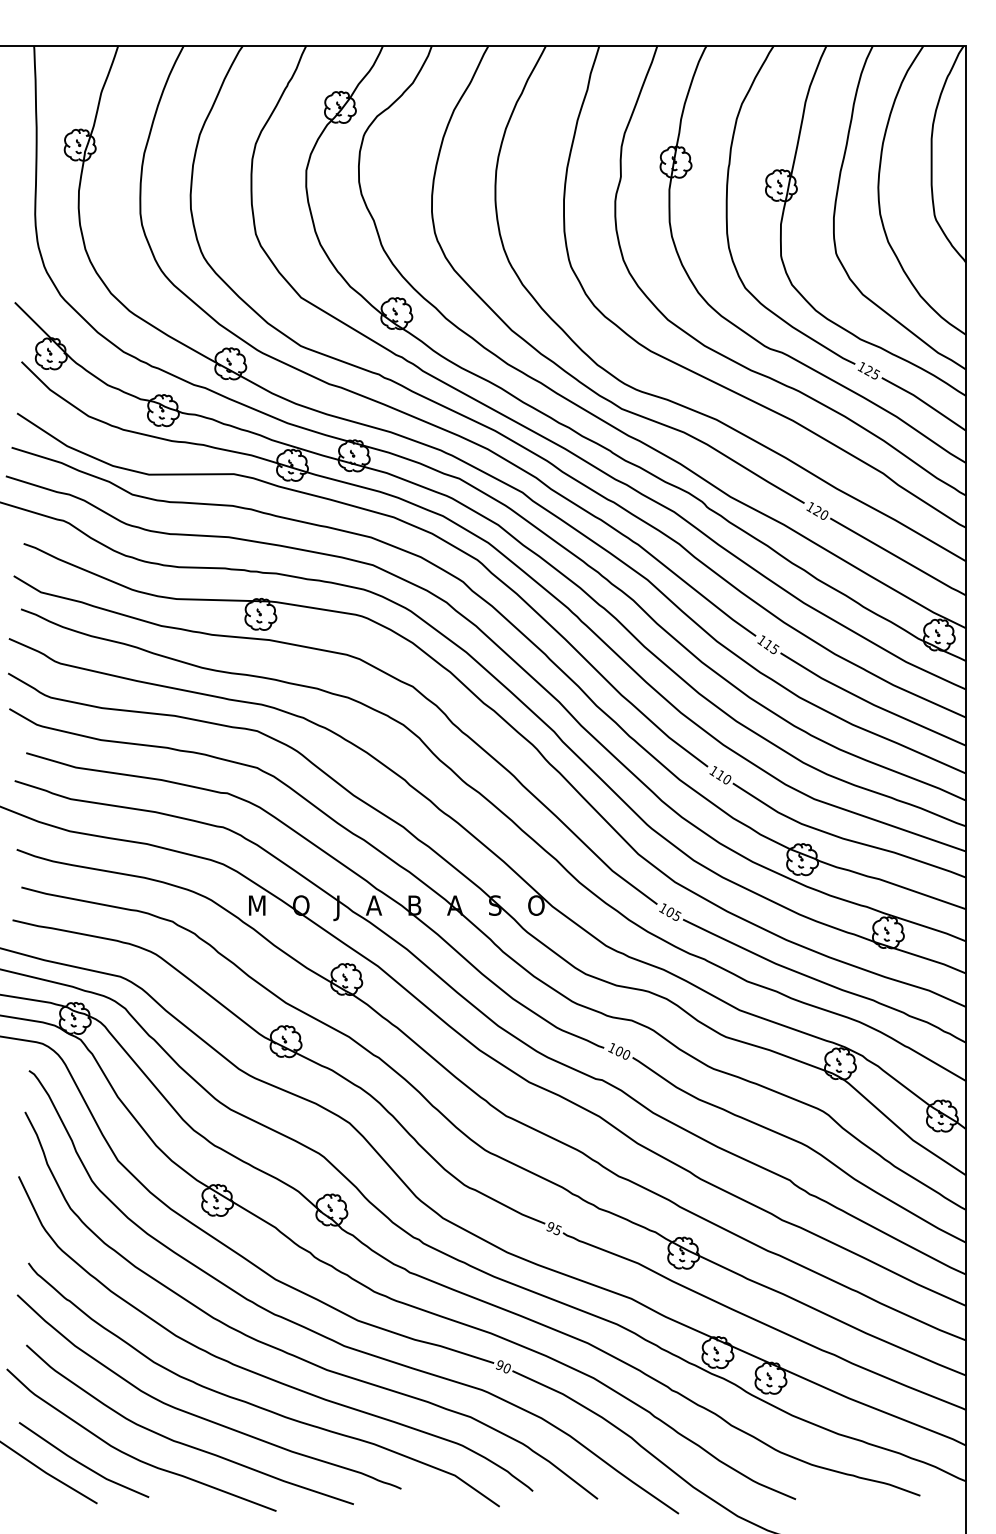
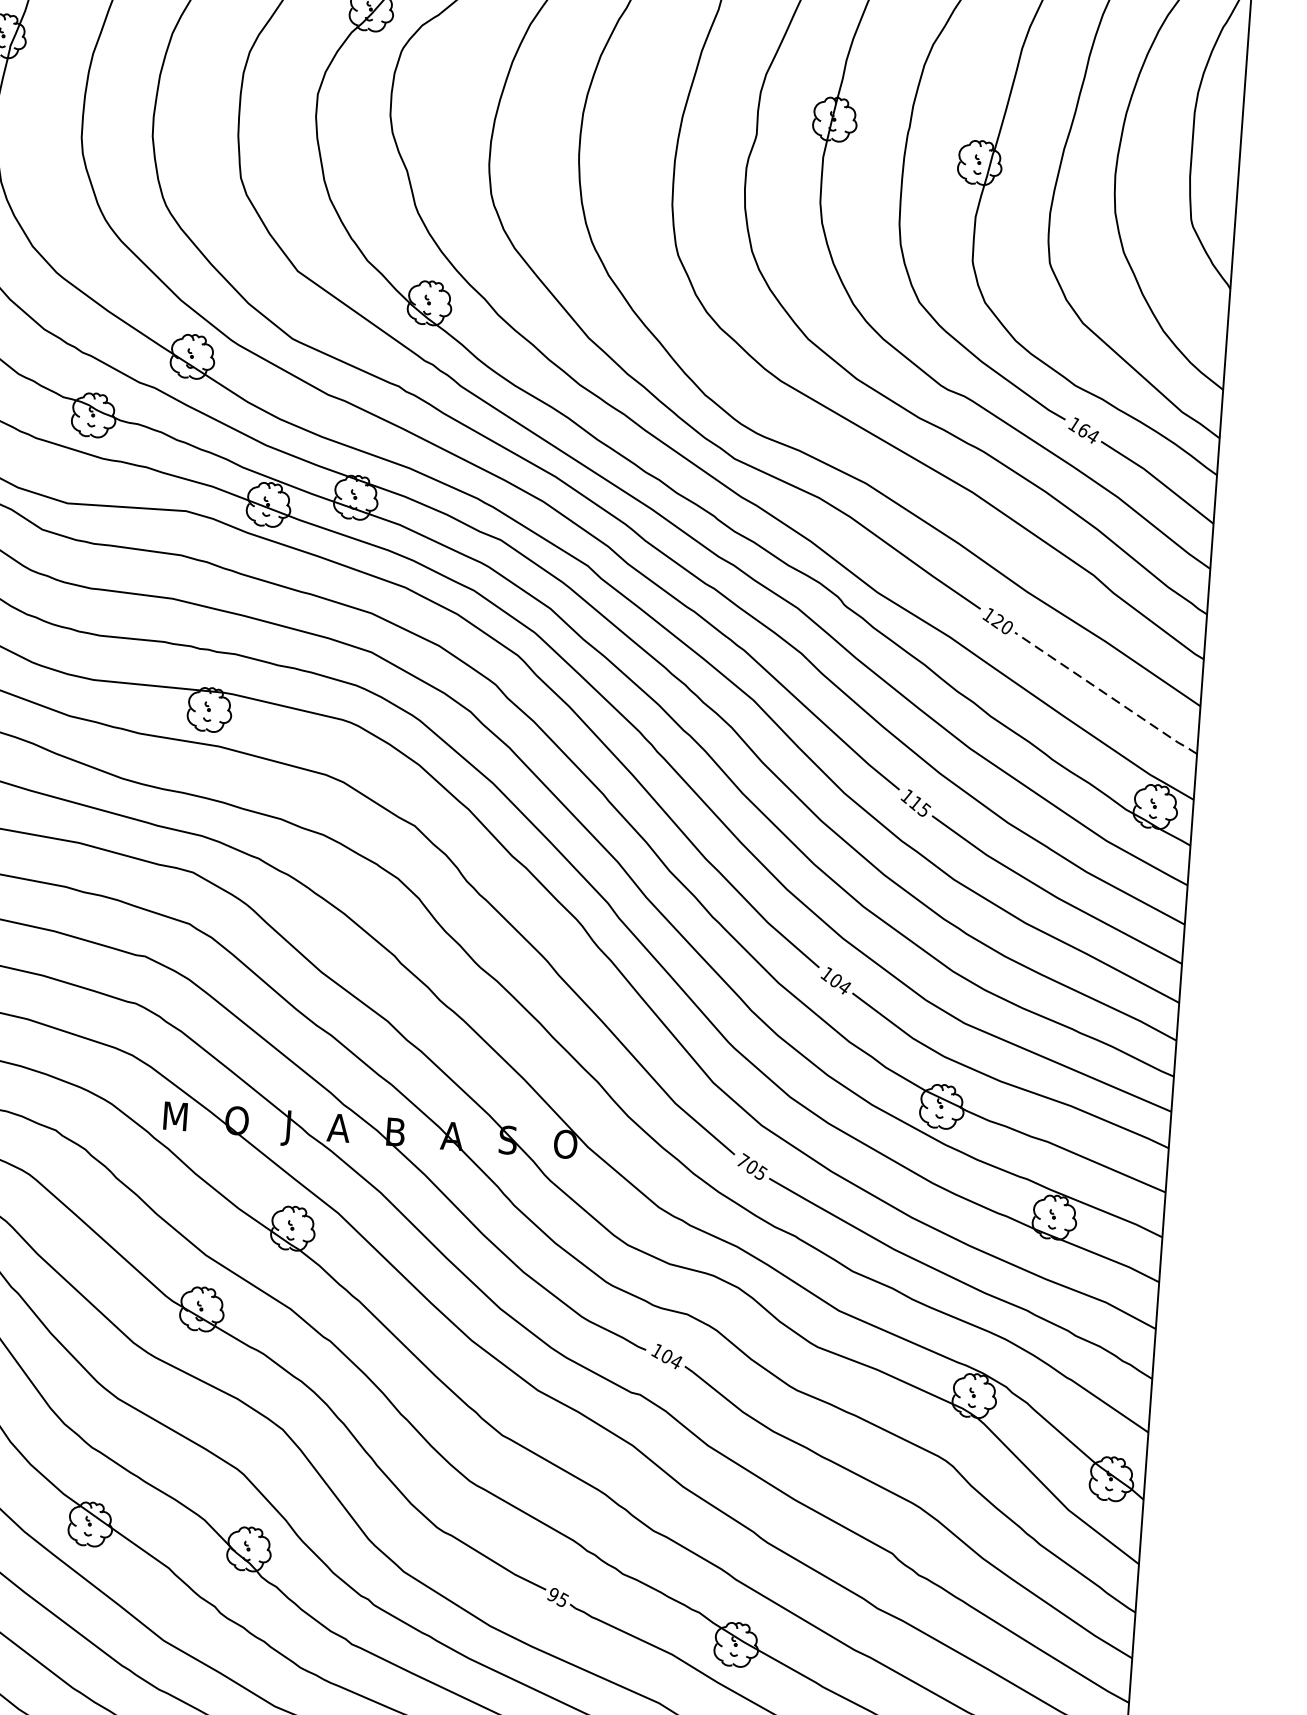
text: (871, 372) -> (1087, 432), 125 -> 164
line: (899, 558) -> (1107, 695), solid -> dashed
text: (723, 777) -> (839, 984), 110 -> 104
text: (663, 907) -> (743, 1159), 105 -> 705
text: (626, 1054) -> (676, 1361), 100 -> 104

